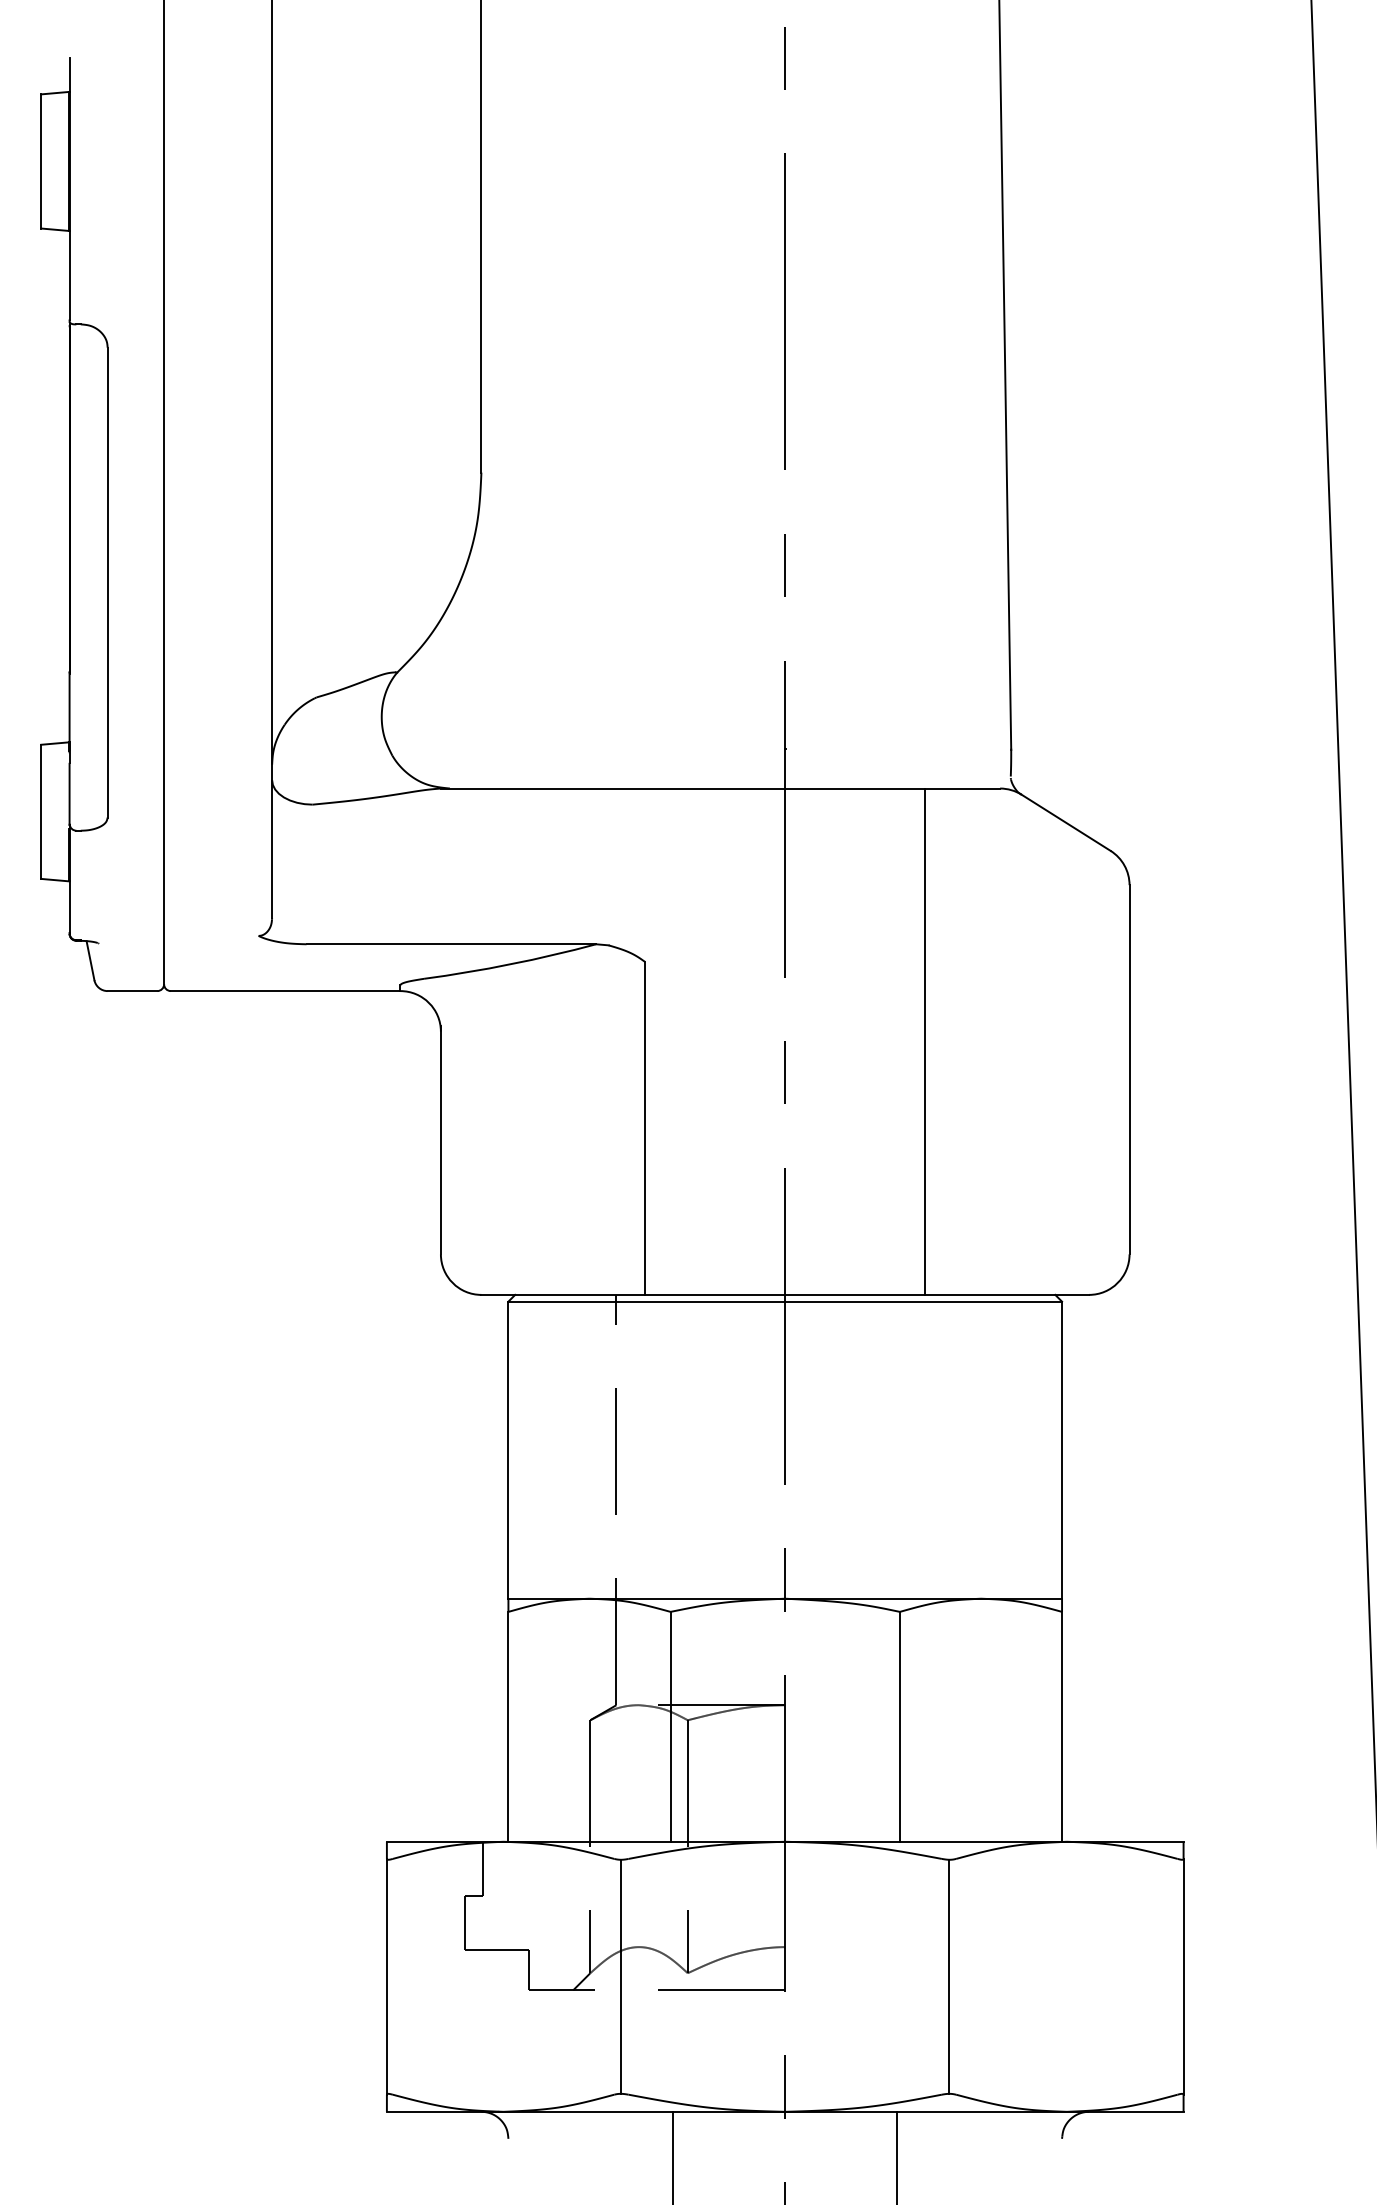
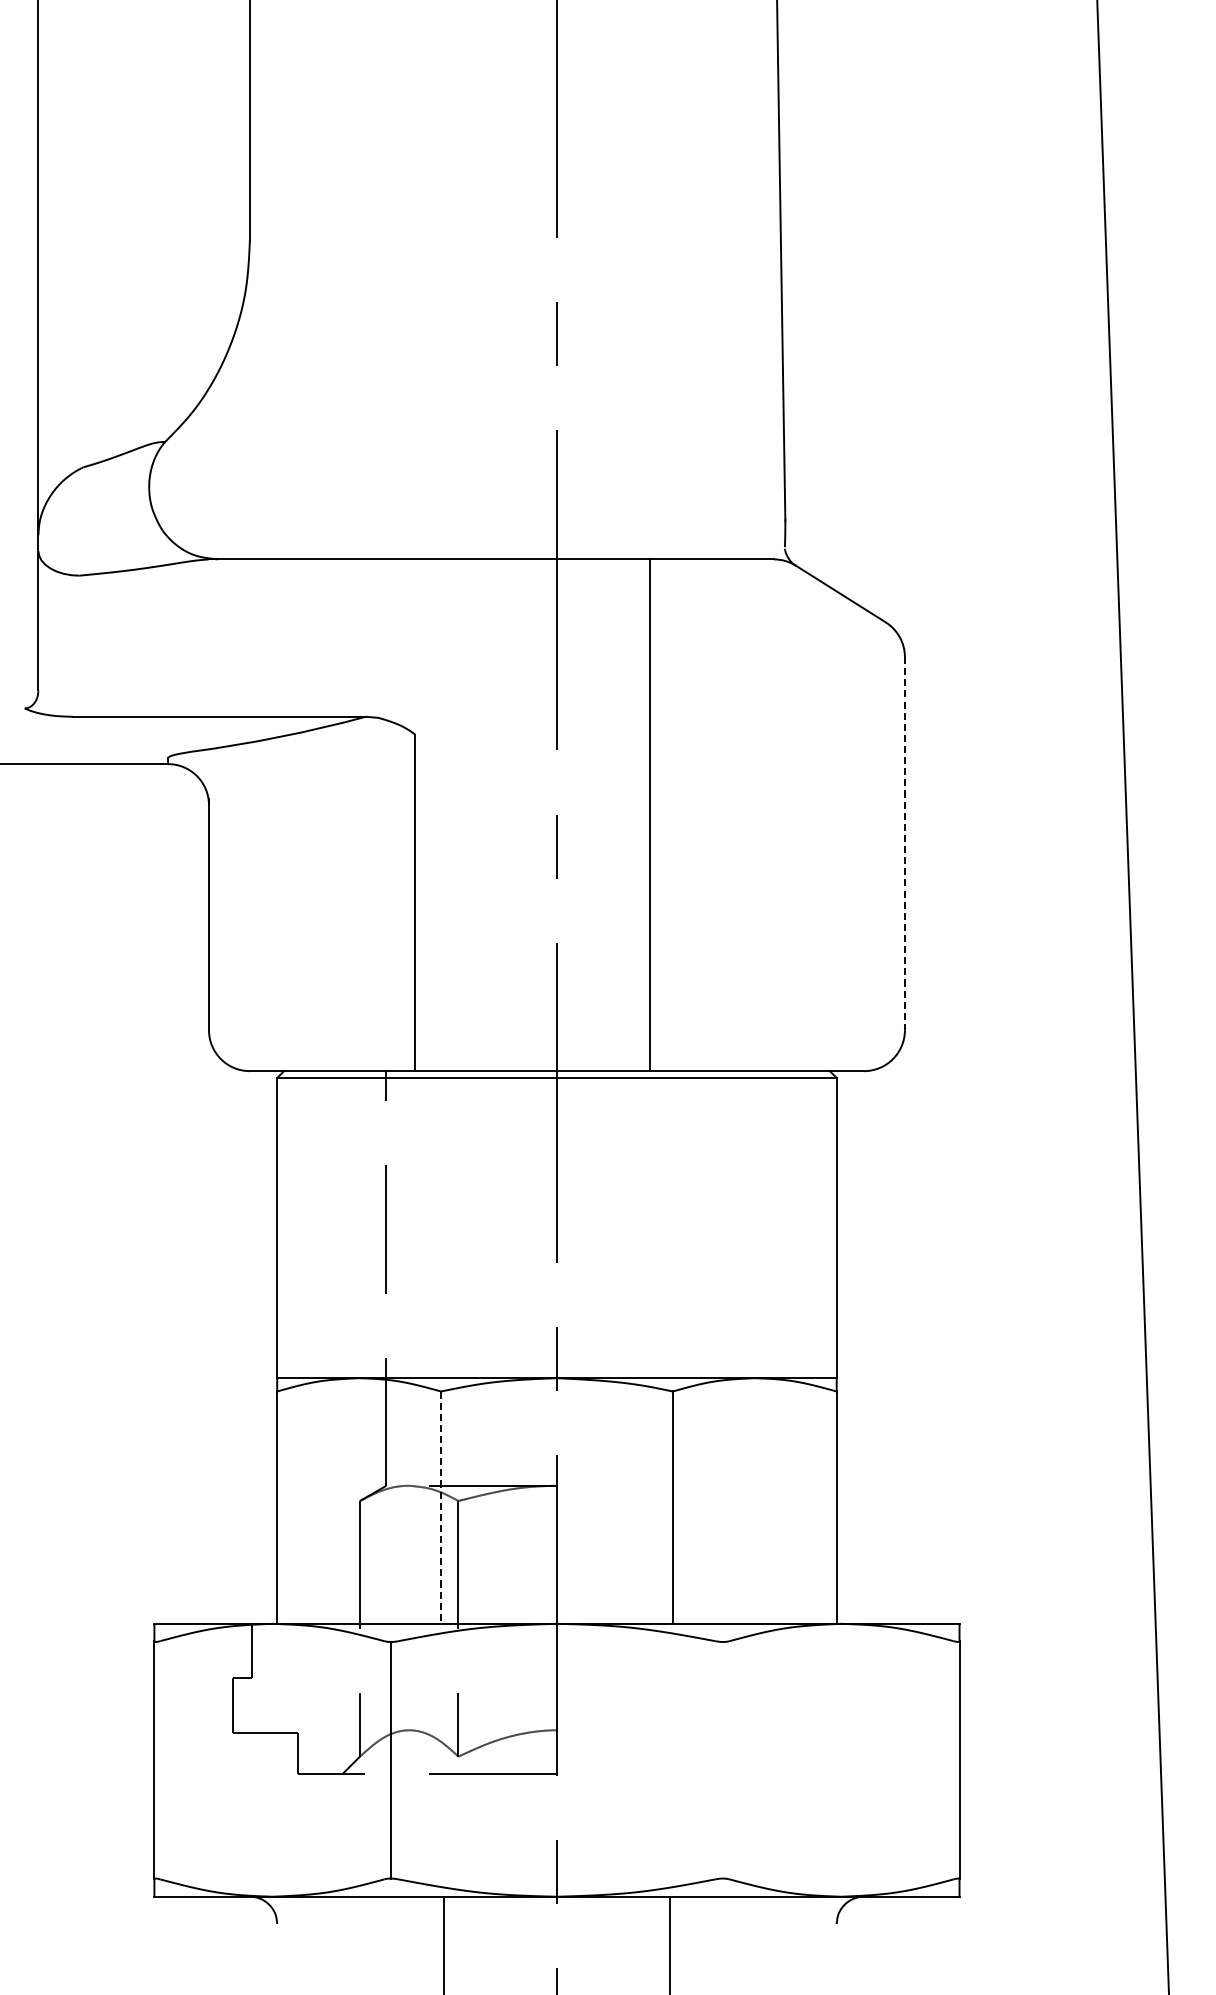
line: (925, 1041) -> (650, 815), moved
line: (1129, 1069) -> (904, 843), solid -> dashed
line: (670, 1726) -> (441, 1507), solid -> dashed
line: (949, 1976) -> (722, 1759), removed

